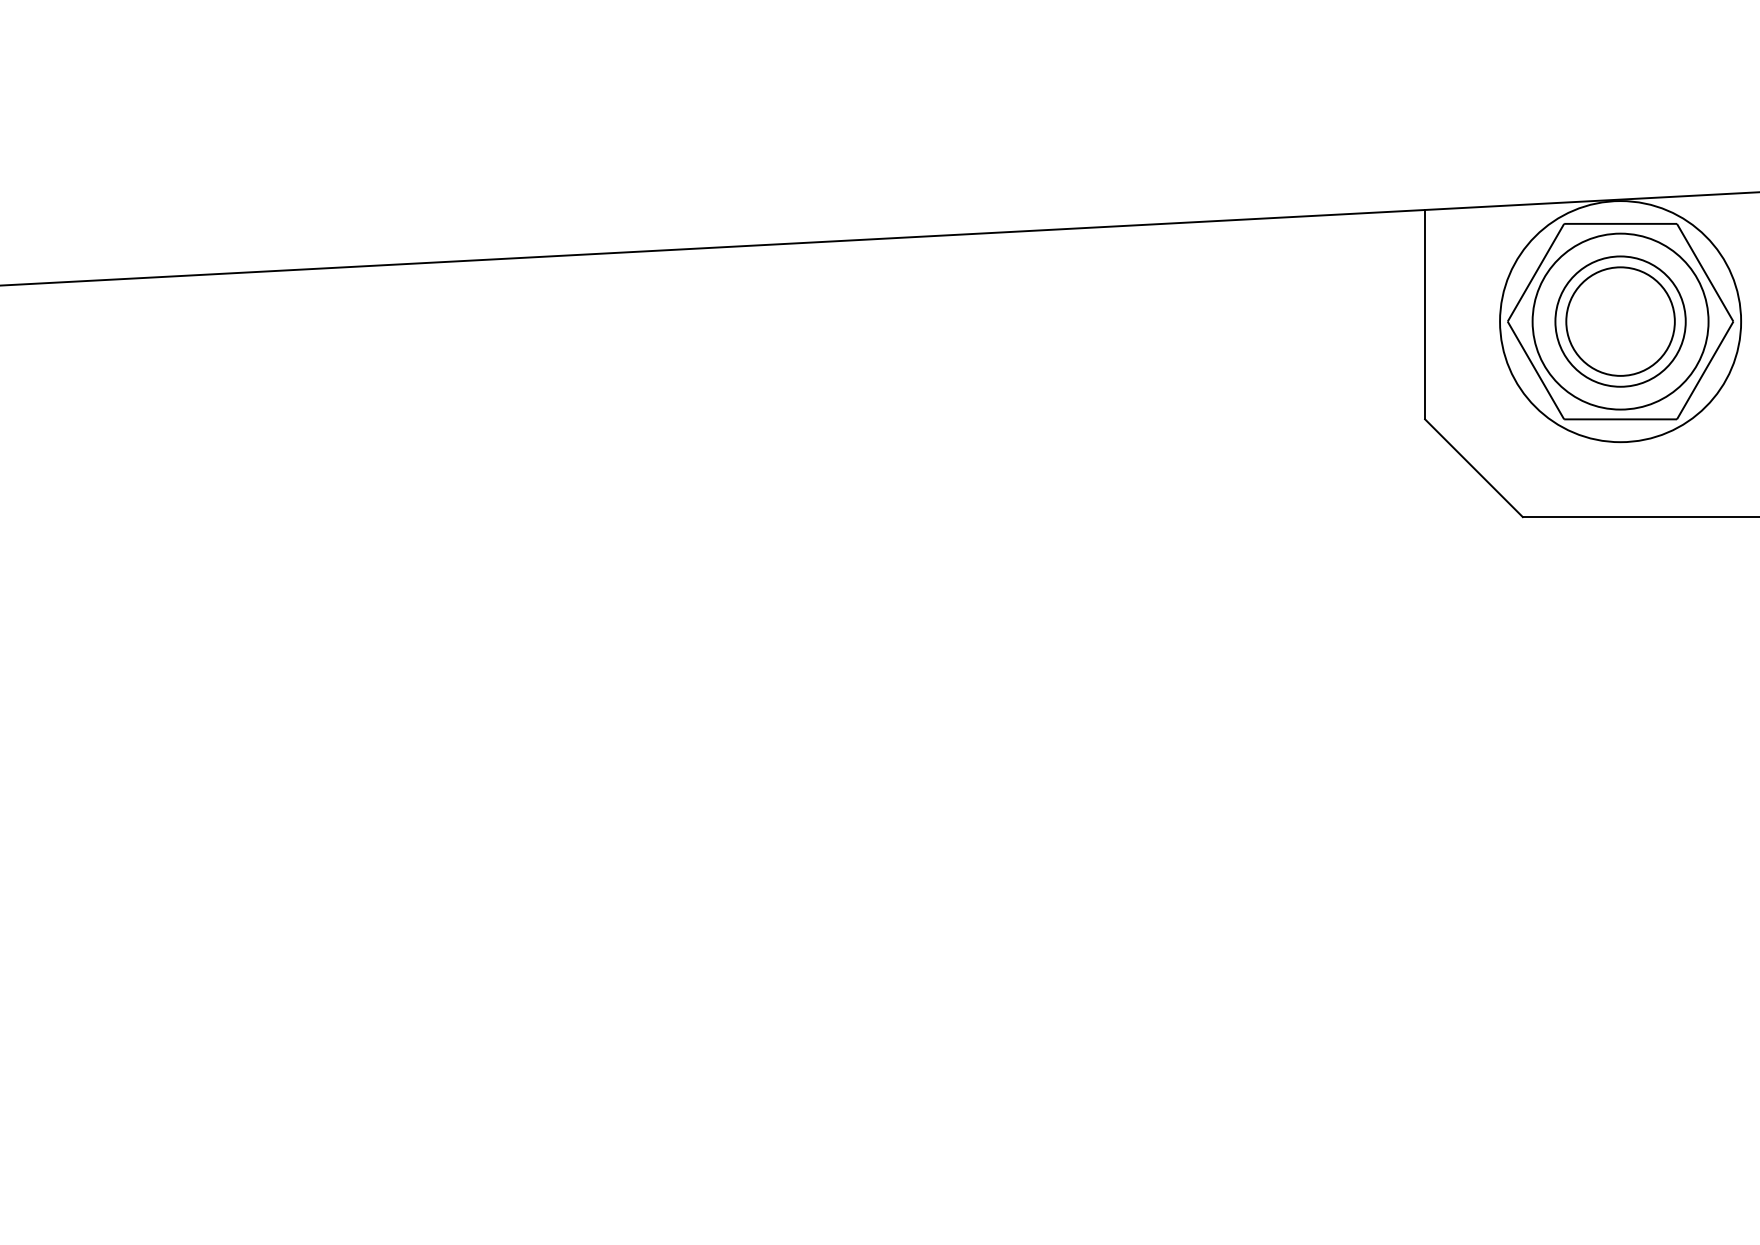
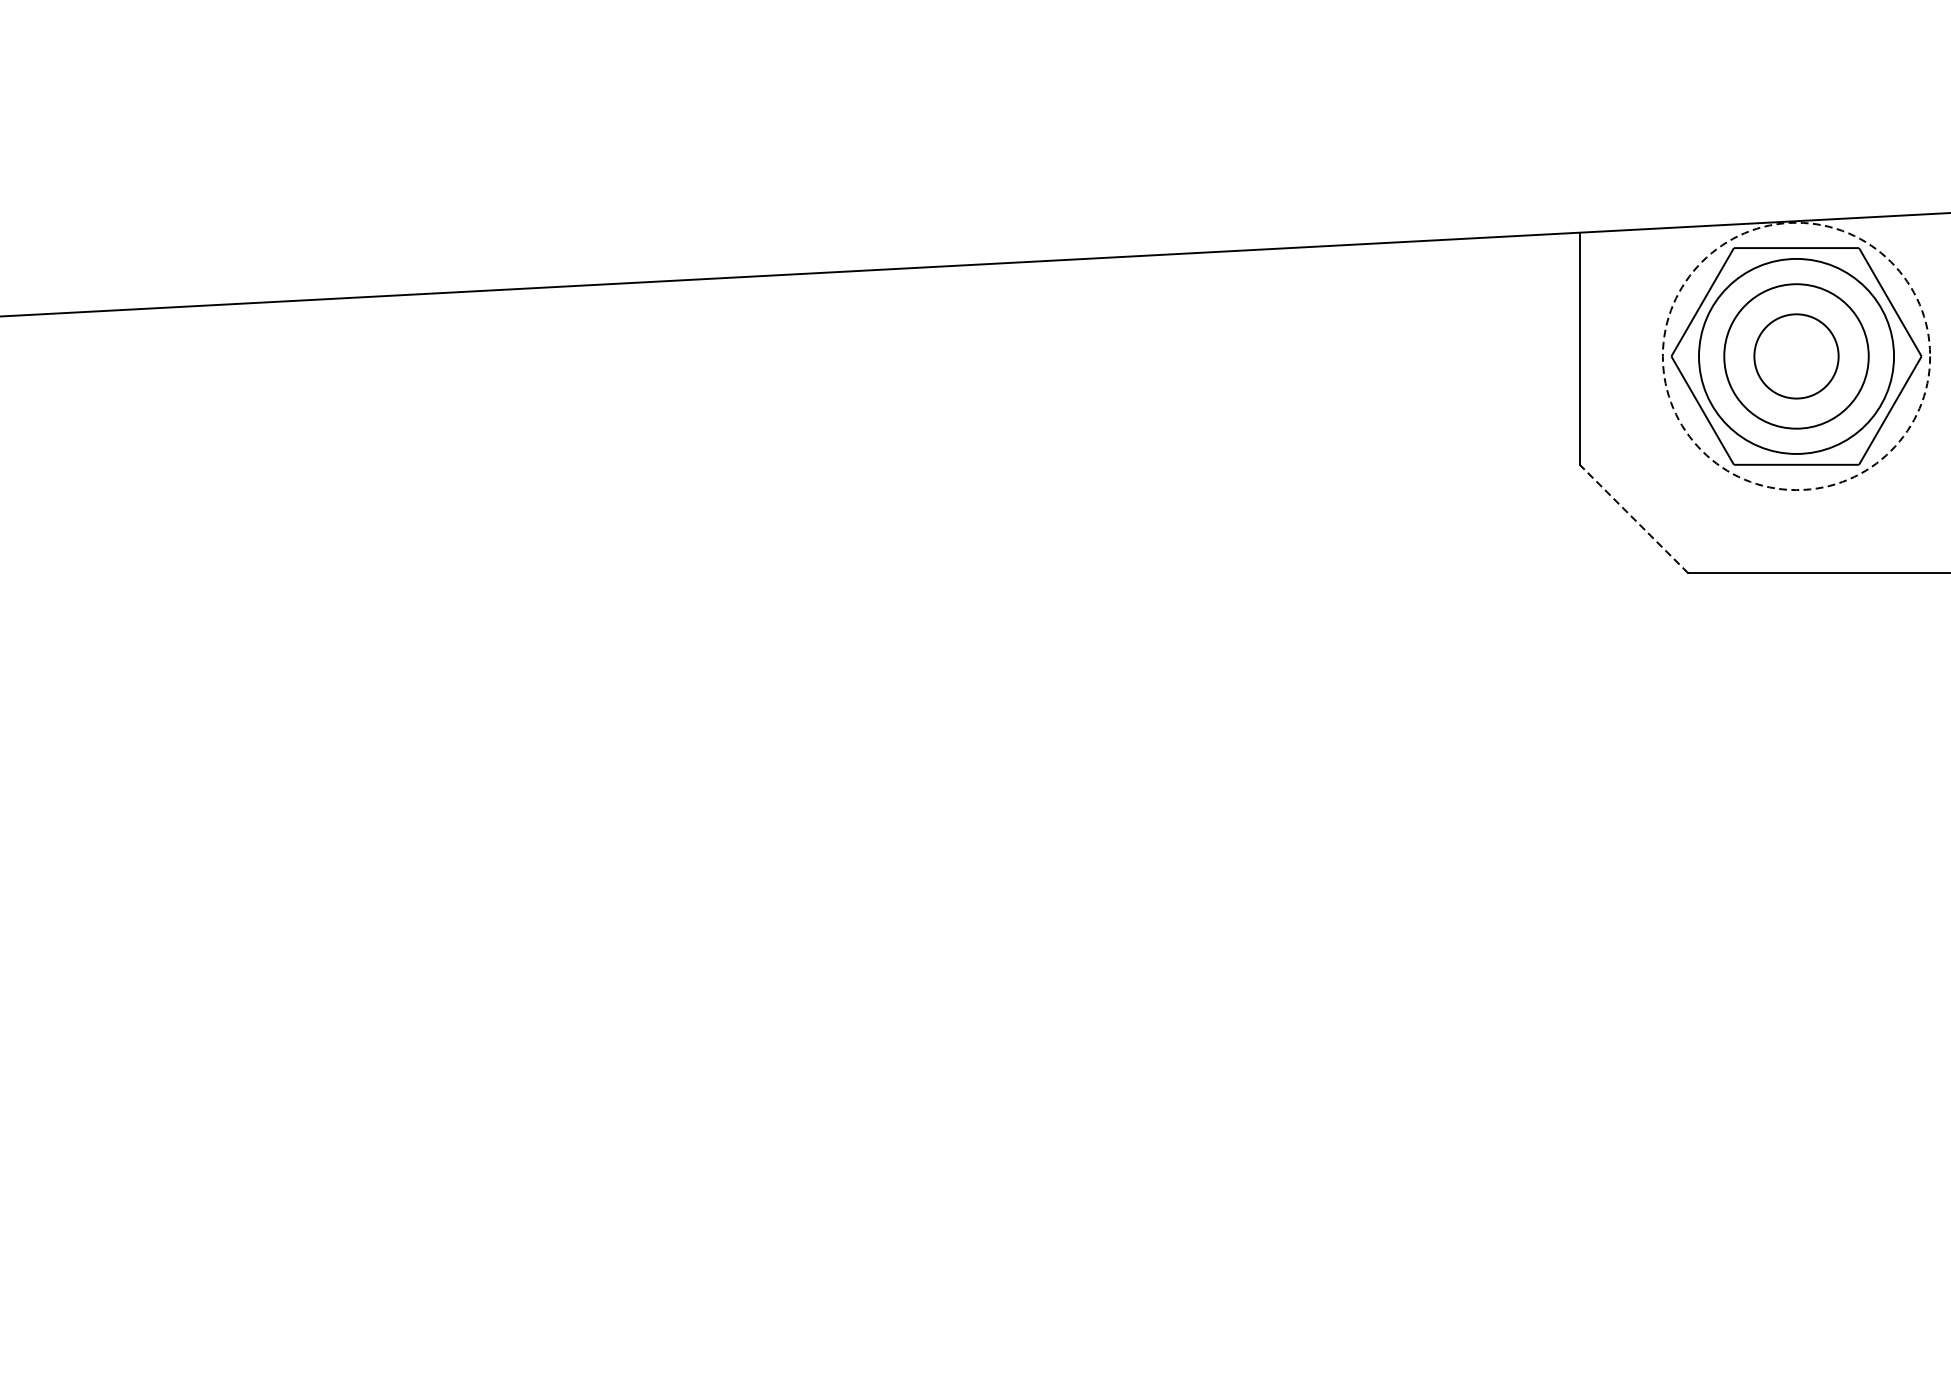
circle: (1620, 321) -> (1796, 356), size x0.7
circle: (1620, 321) -> (1796, 356), solid -> dashed
line: (1473, 467) -> (1633, 518), solid -> dashed

